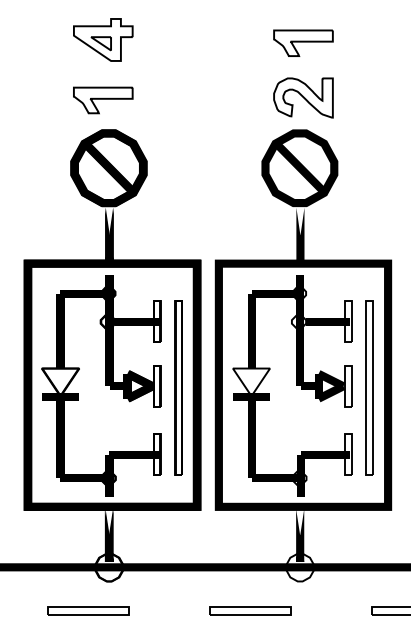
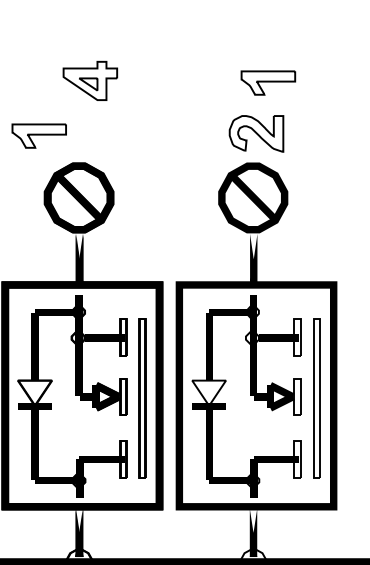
part: (103, 39) -> (90, 80), moved
part: (303, 42) -> (268, 82), moved
part: (103, 100) -> (39, 136), moved

